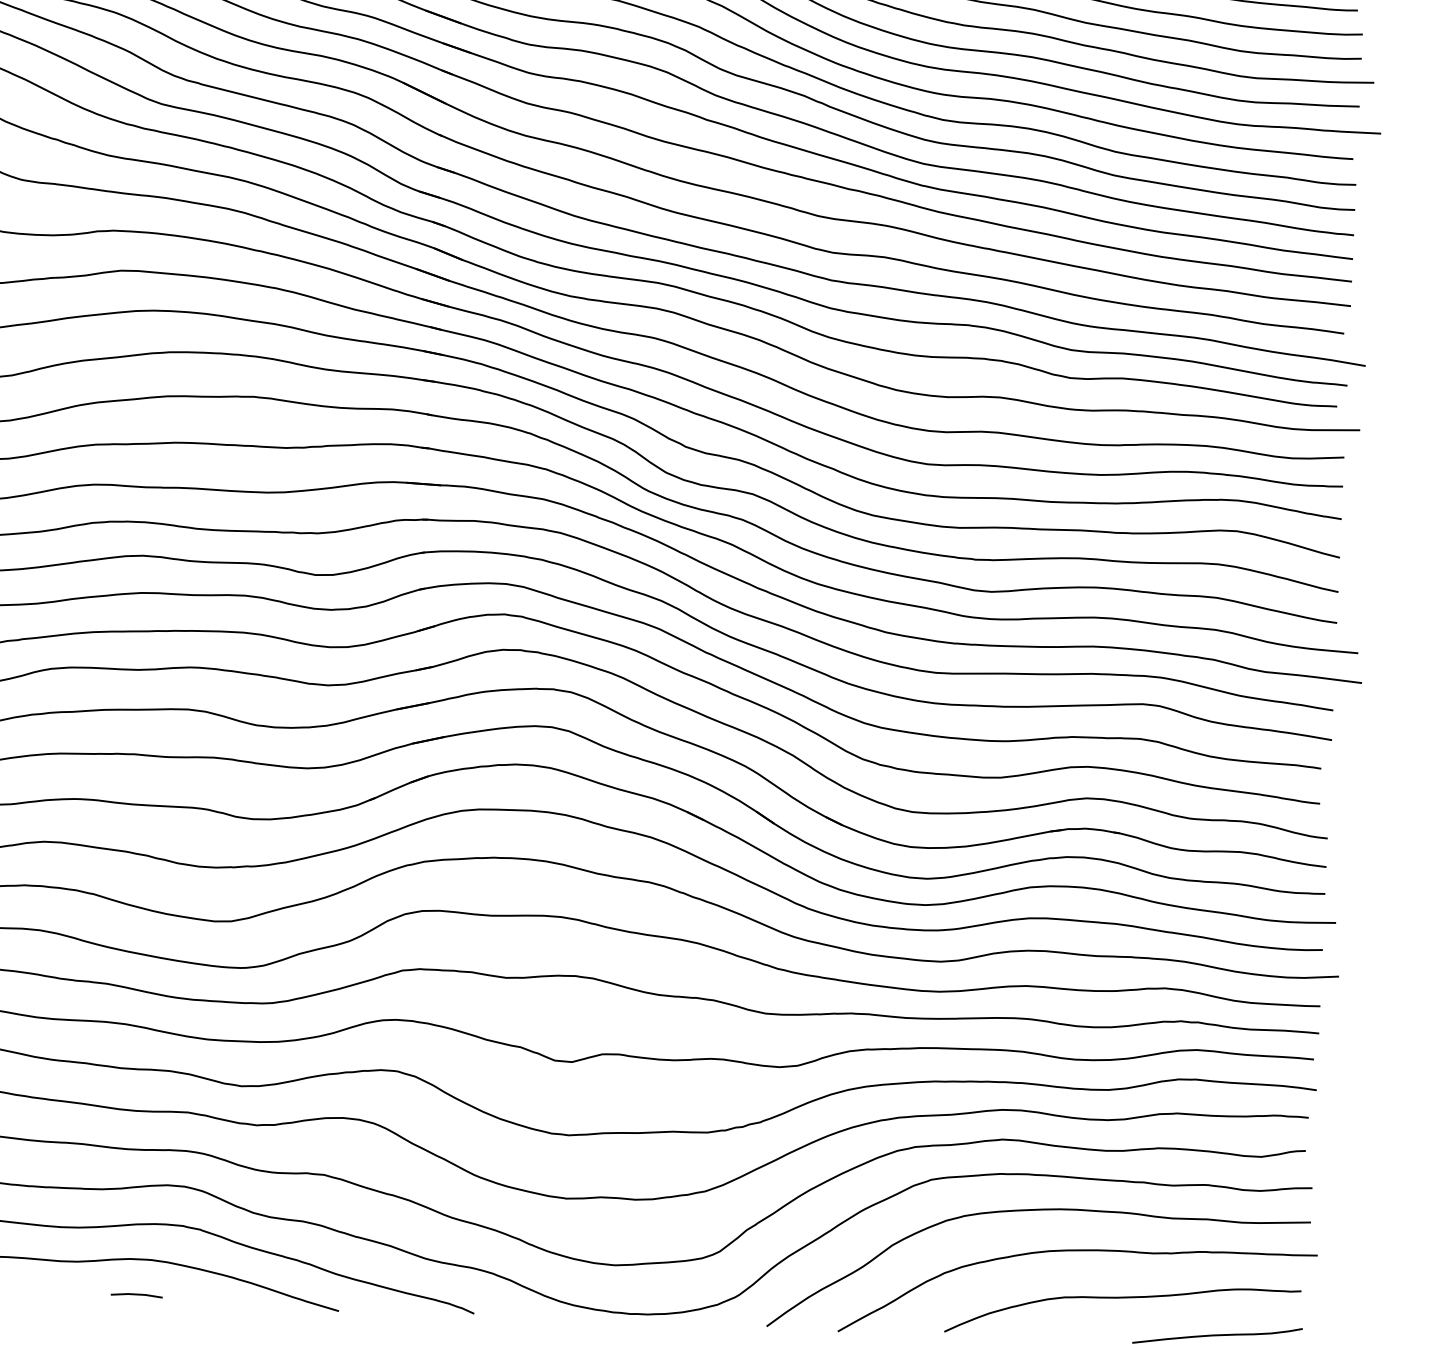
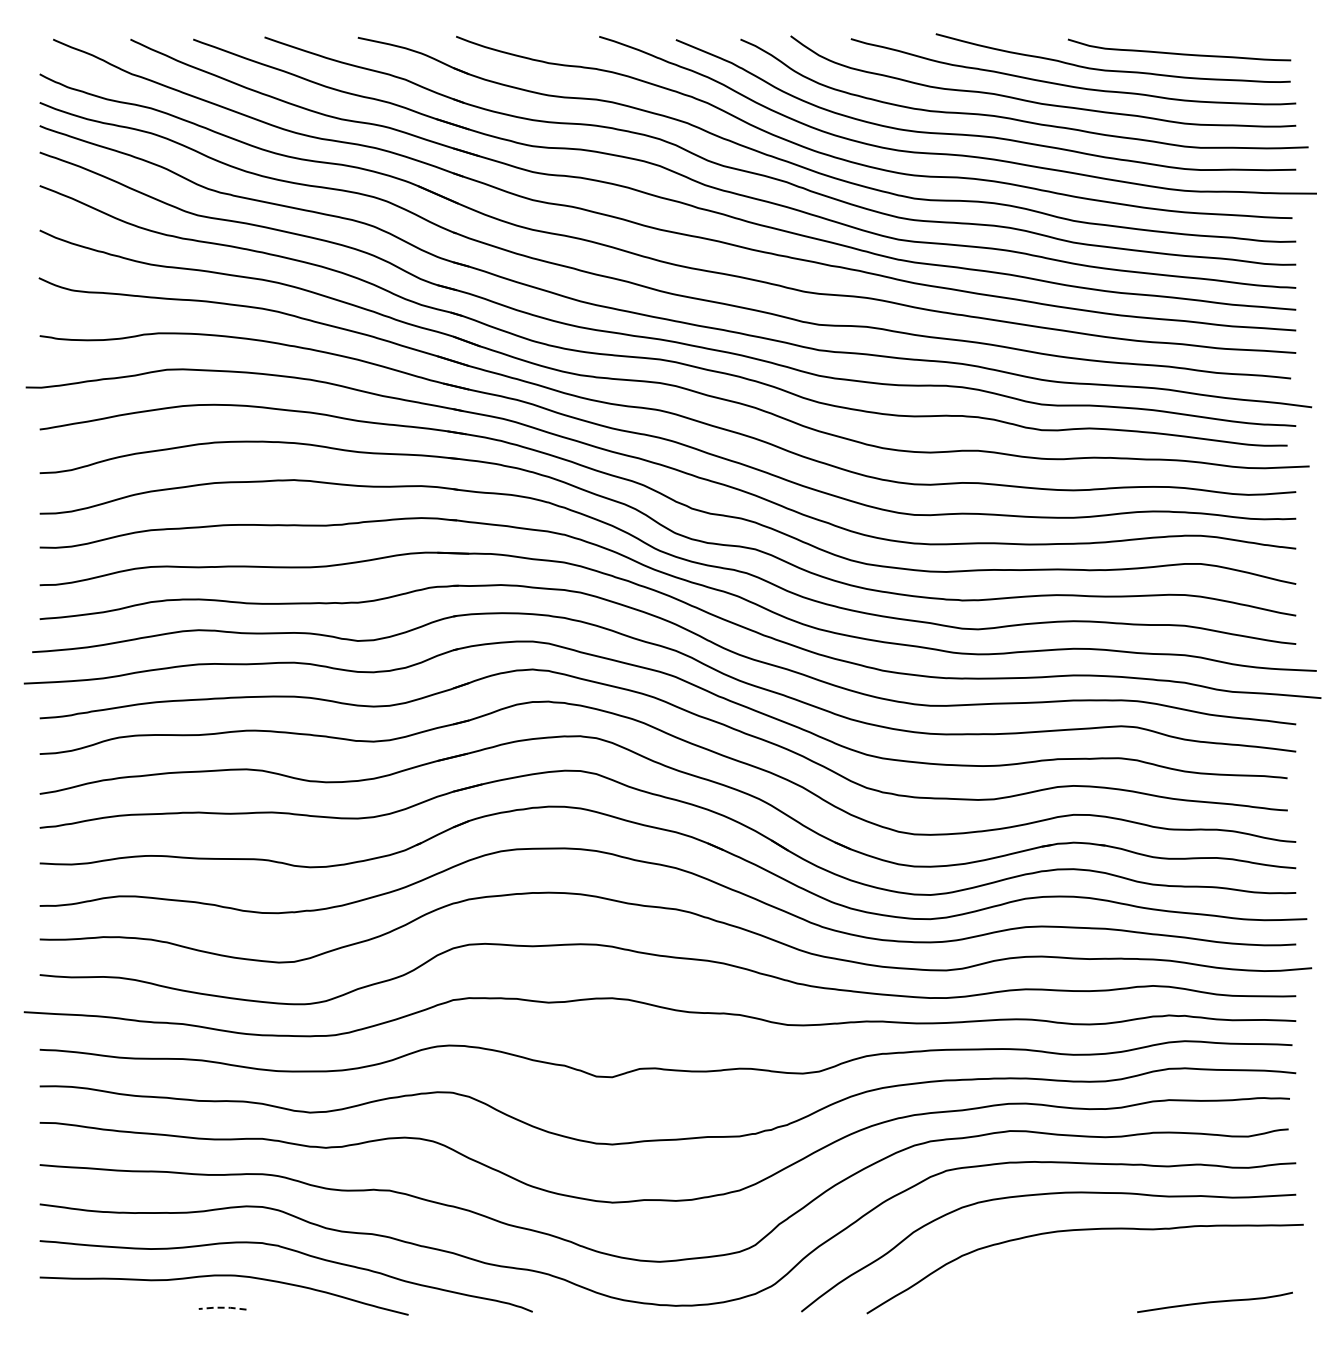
line: (136, 1294) -> (222, 1307), solid -> dashed
curve: (1121, 1299) -> (1125, 1272), removed

